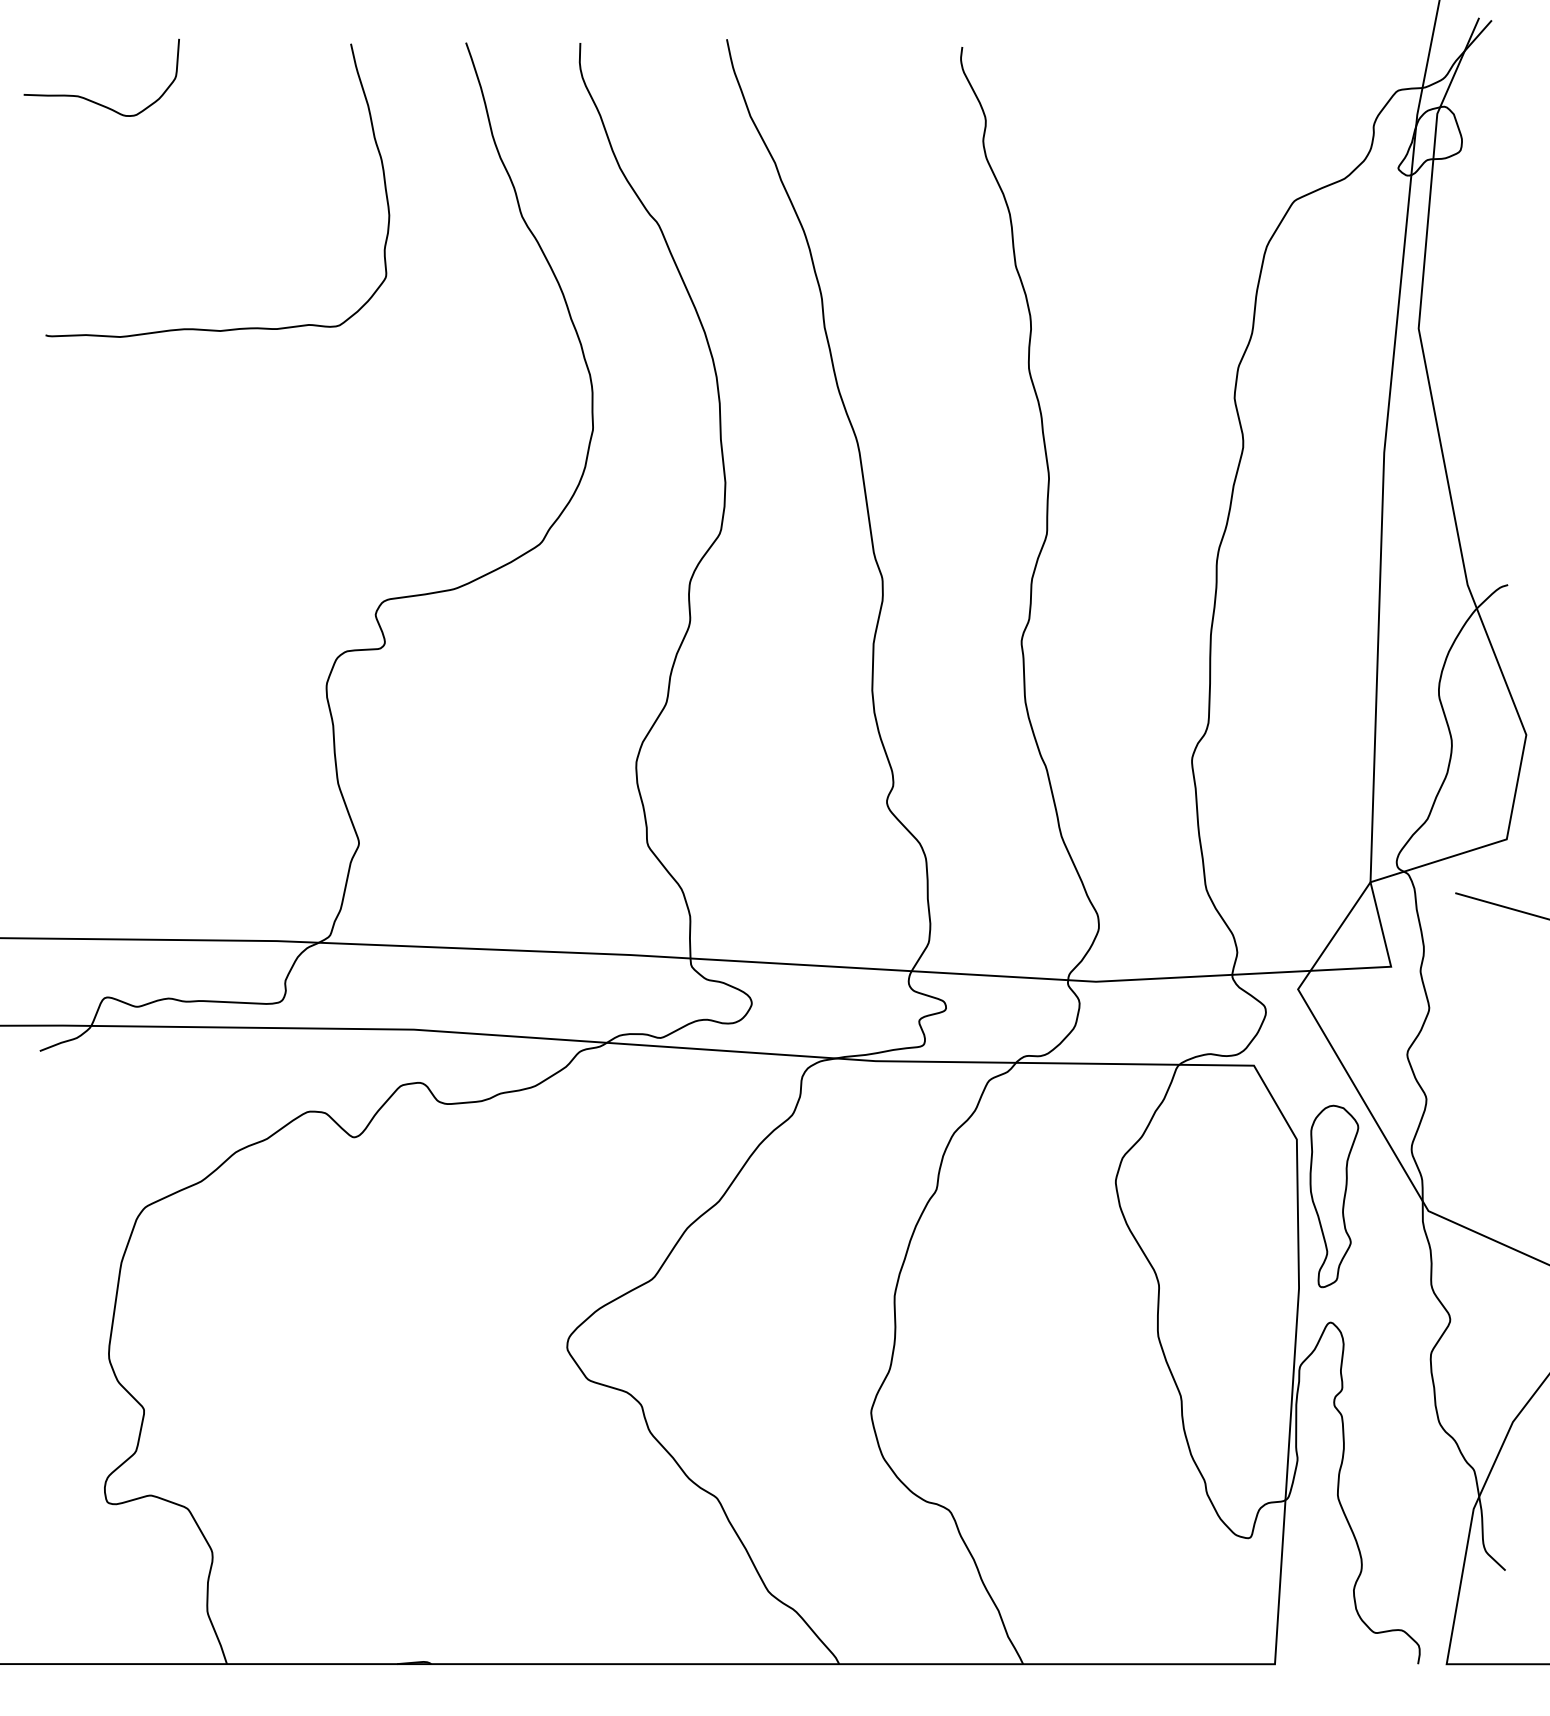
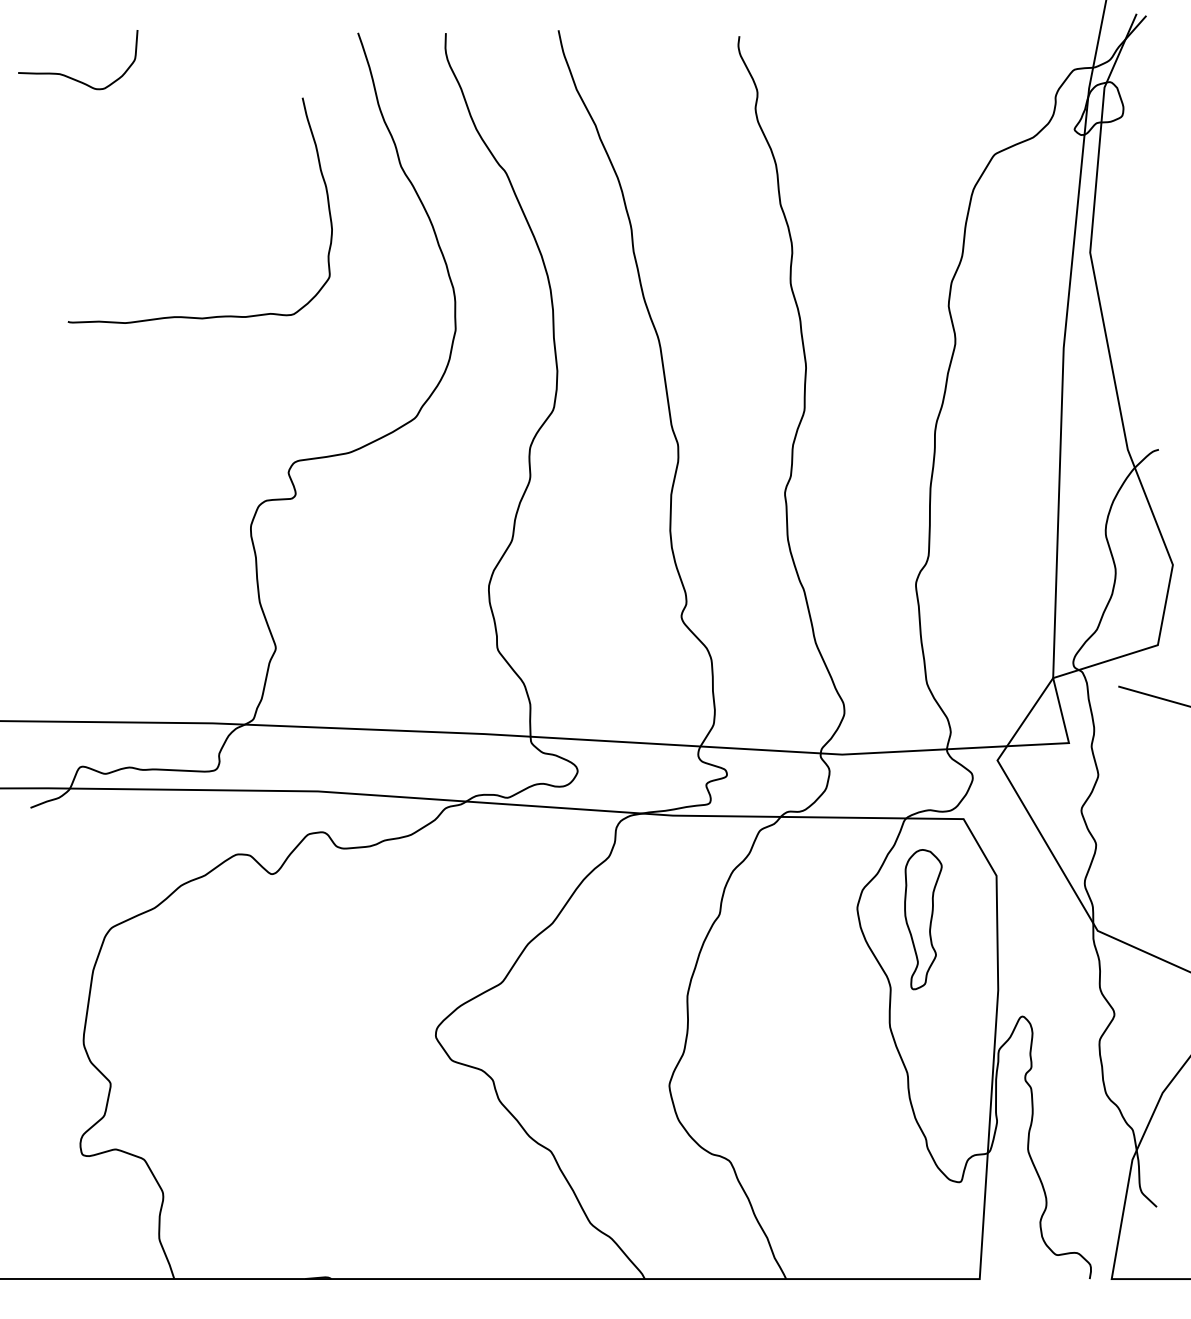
curve: (206, 328) -> (191, 316), moved
part: (1334, 1196) -> (923, 919), moved

